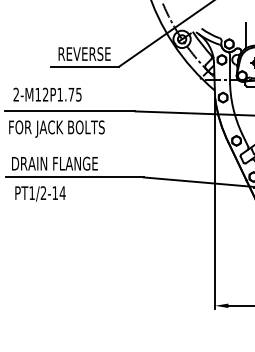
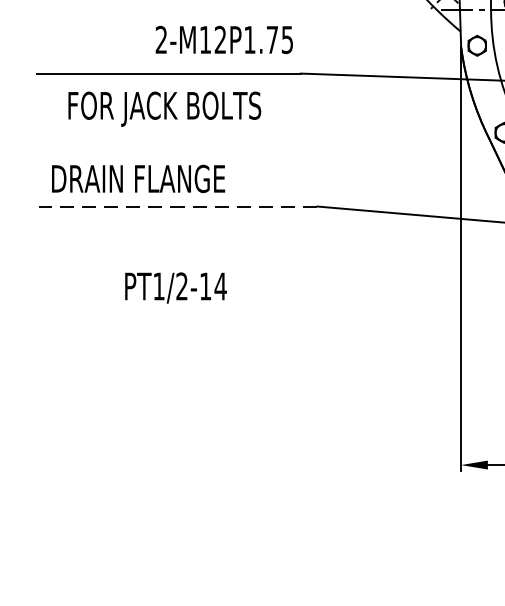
text: (47, 94) -> (224, 39), moved
text: (56, 128) -> (163, 107), moved
line: (74, 177) -> (177, 206), solid -> dashed
text: (40, 193) -> (175, 287), moved

